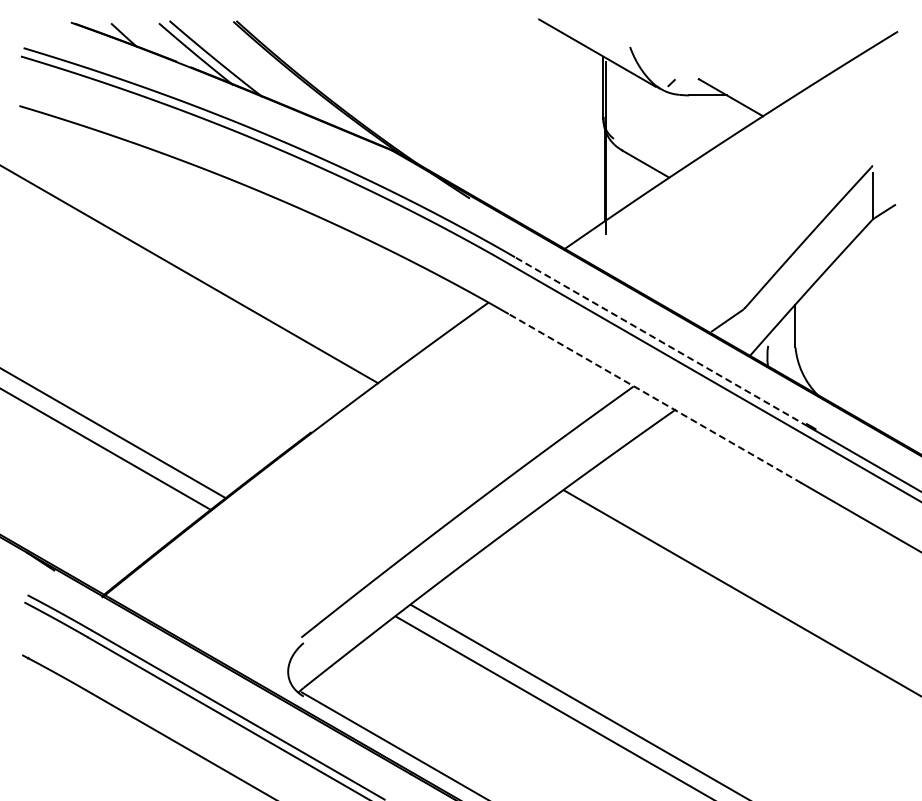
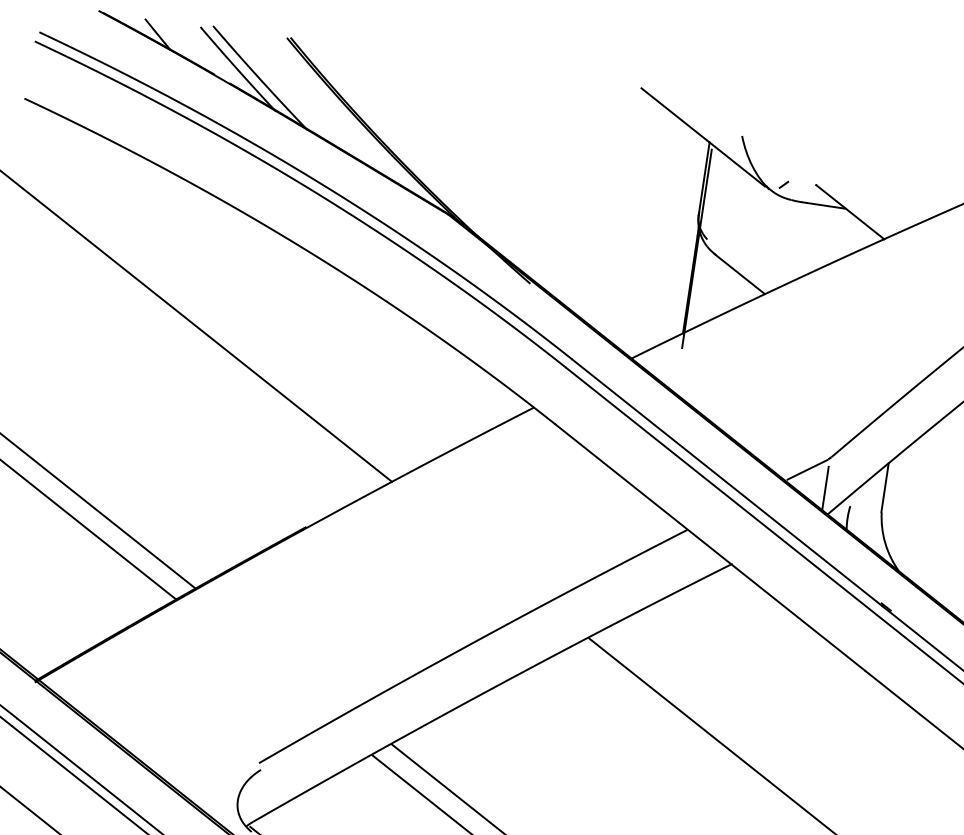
line: (744, 333) -> (825, 487), added
line: (661, 341) -> (727, 482), dashed -> solid
line: (654, 398) -> (709, 547), dashed -> solid

